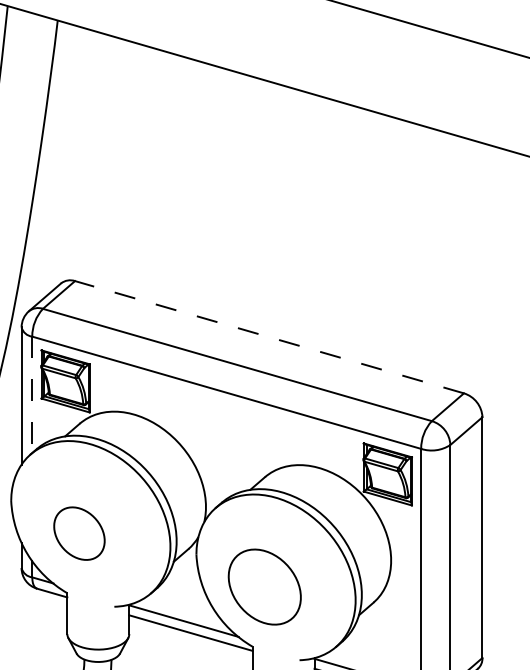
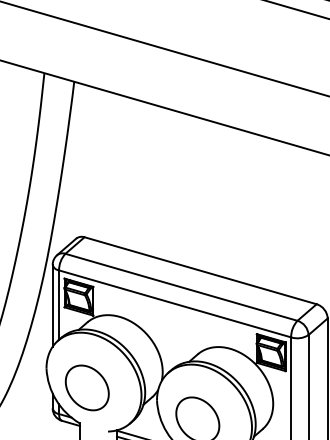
line: (269, 336) -> (200, 270), dashed -> solid
line: (33, 395) -> (59, 305), dashed -> solid
part: (78, 532) -> (86, 387), size x1.43

